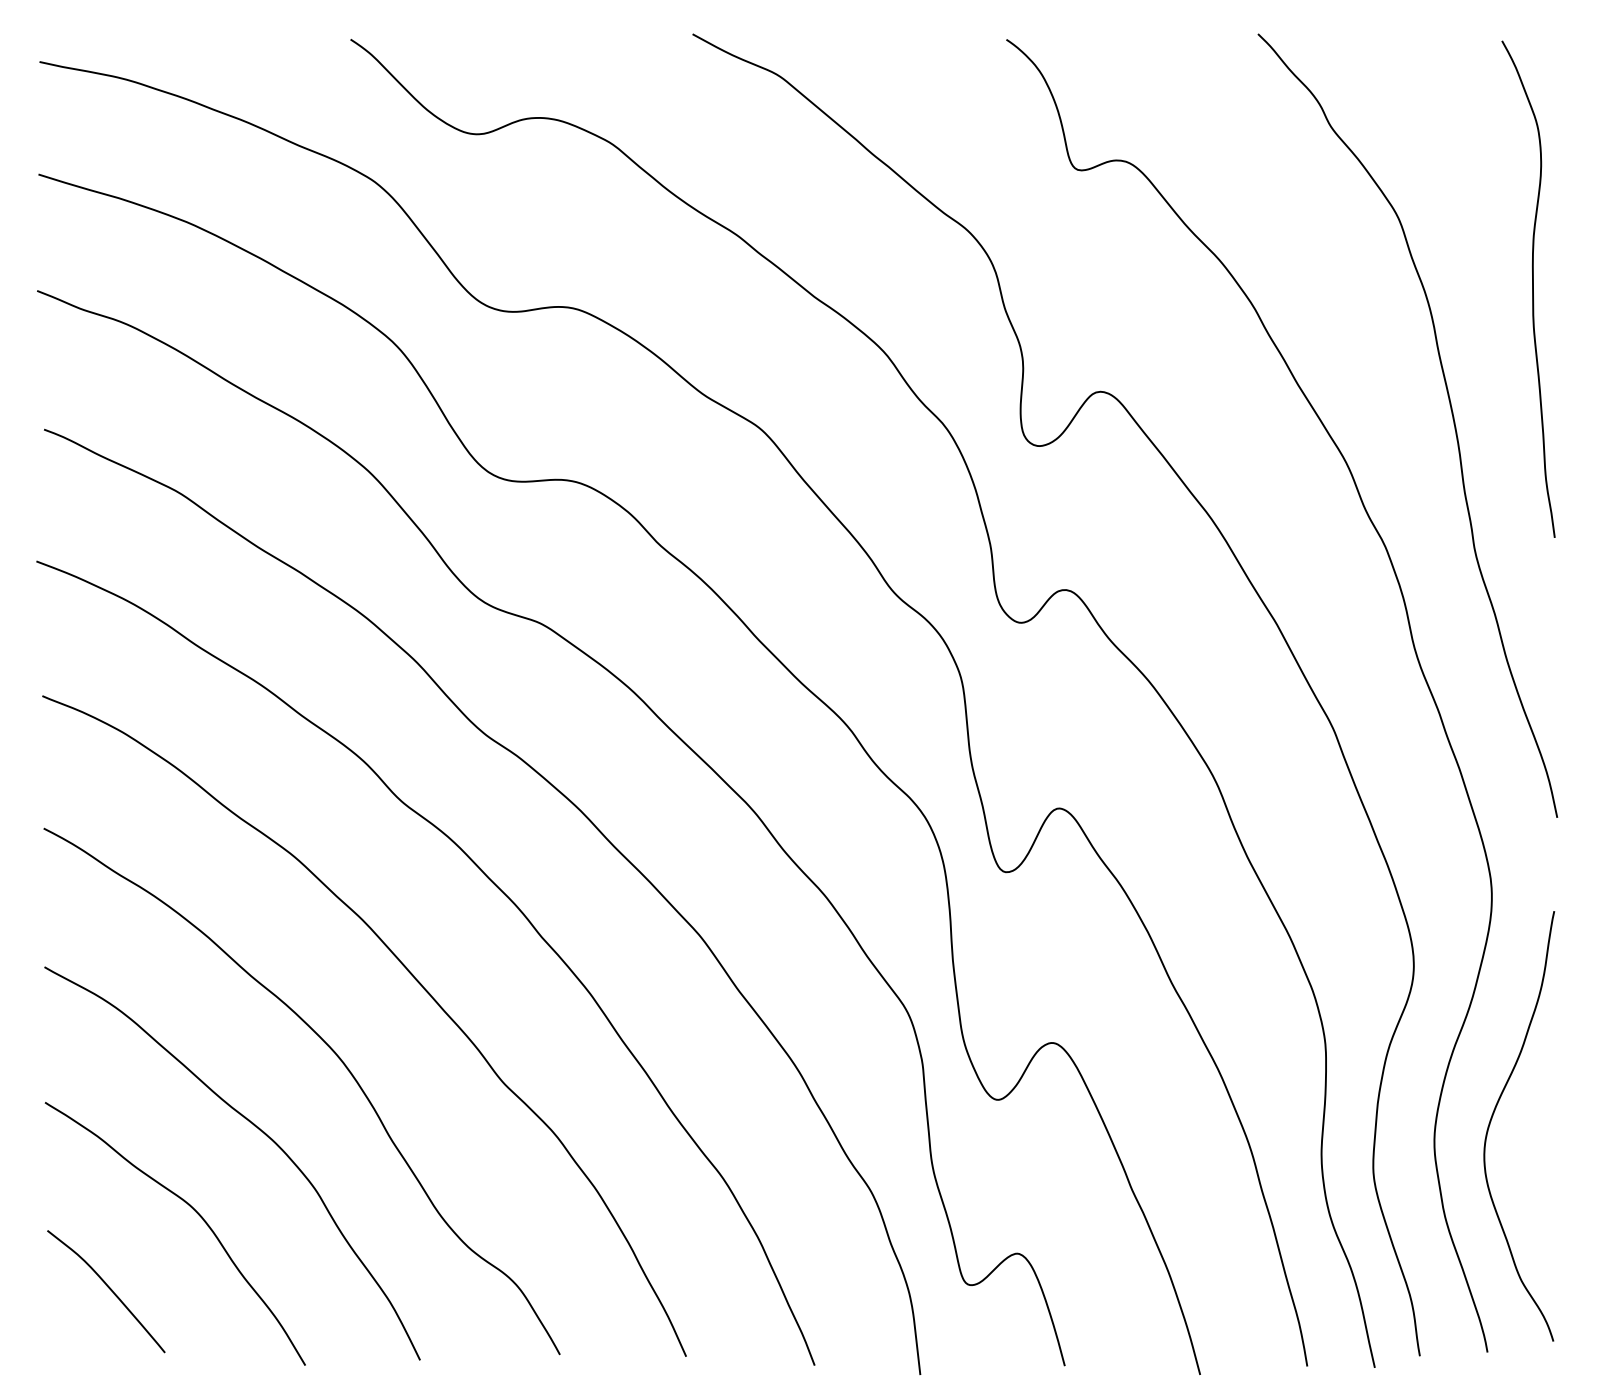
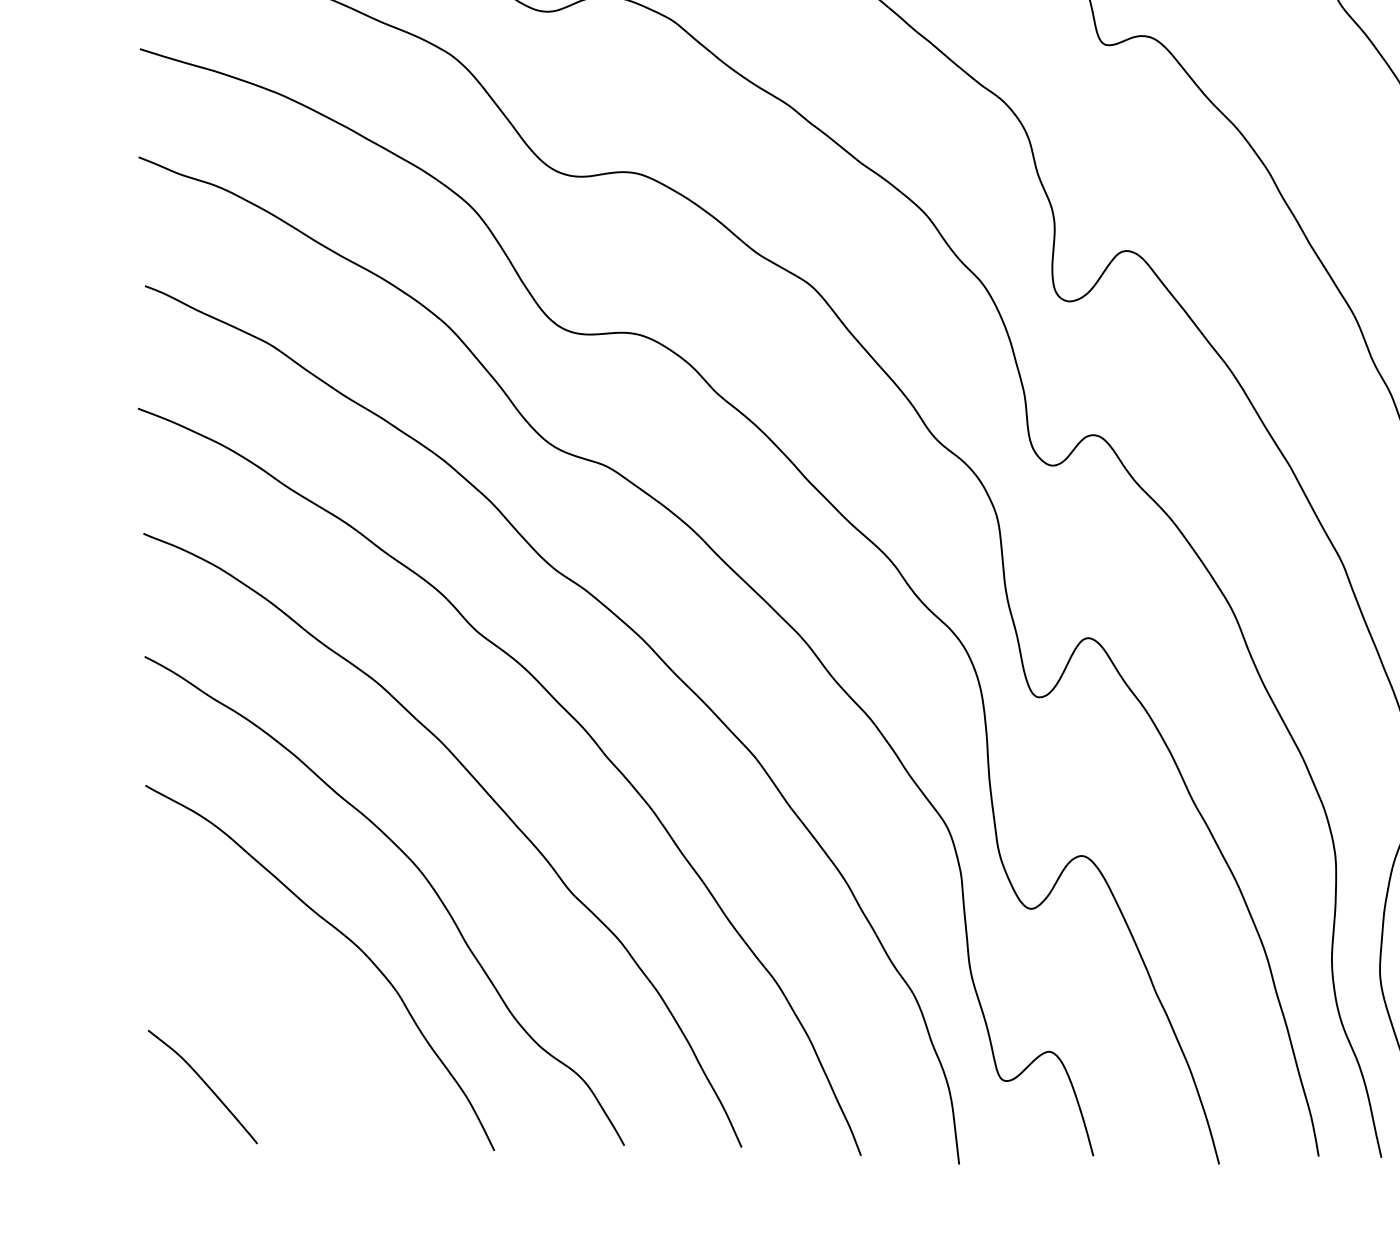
curve: (195, 1212) -> (285, 1013), removed

